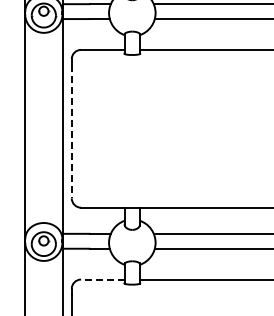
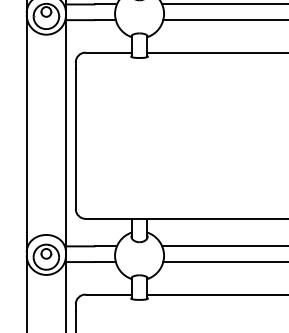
line: (71, 131) -> (75, 138), dashed -> solid
line: (102, 279) -> (108, 294), dashed -> solid

